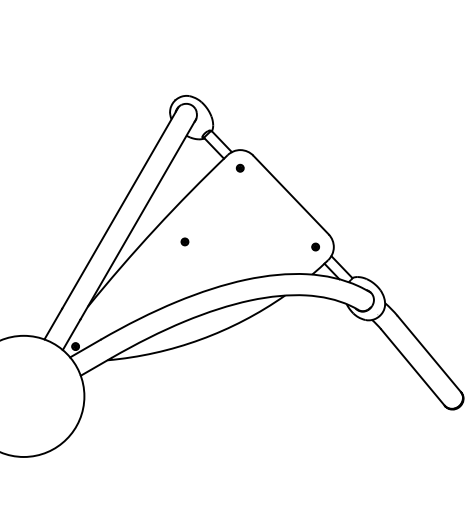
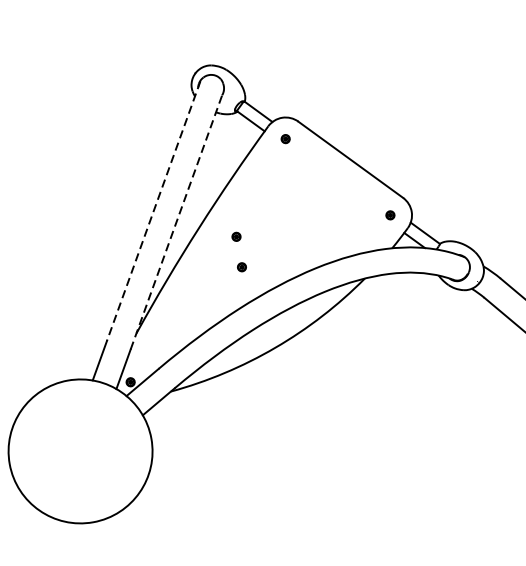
line: (119, 208) -> (152, 211), solid -> dashed
line: (138, 219) -> (177, 220), solid -> dashed
part: (184, 267) -> (241, 266), added

